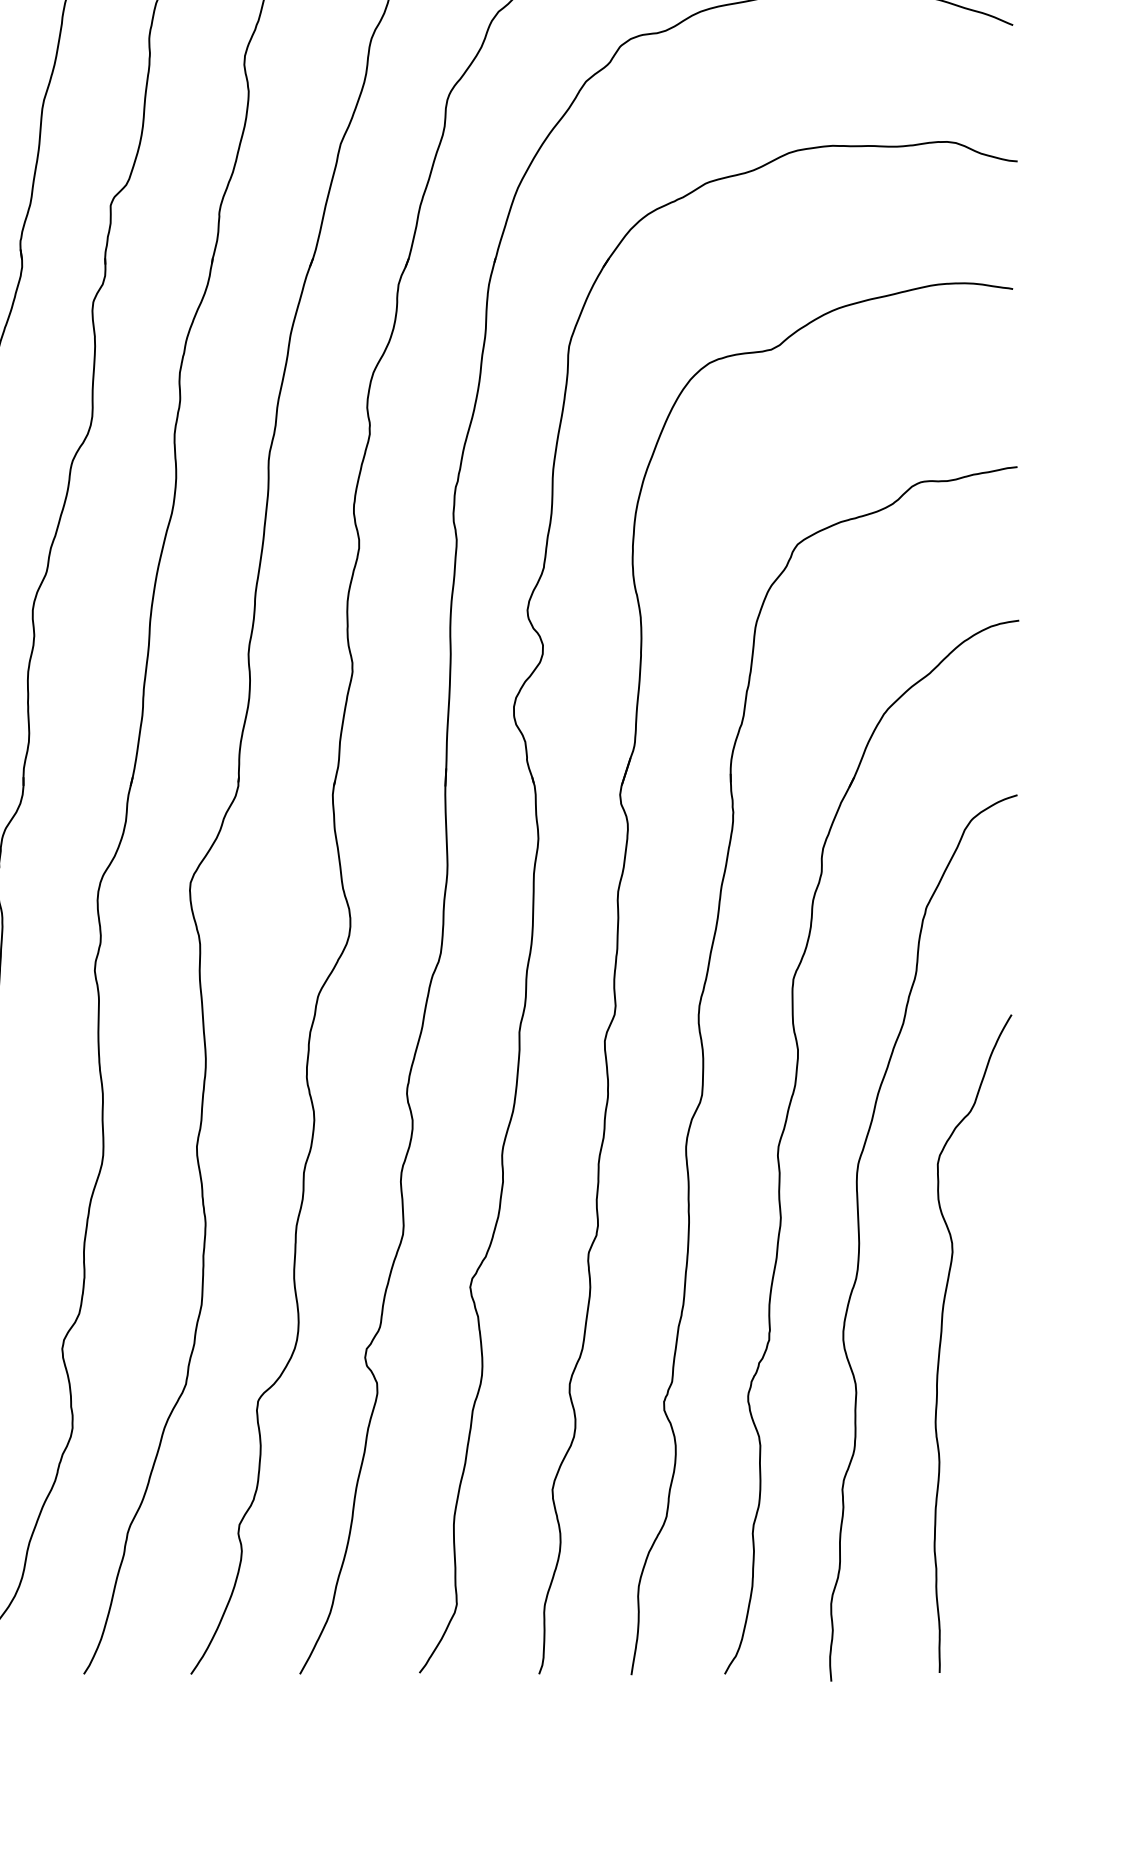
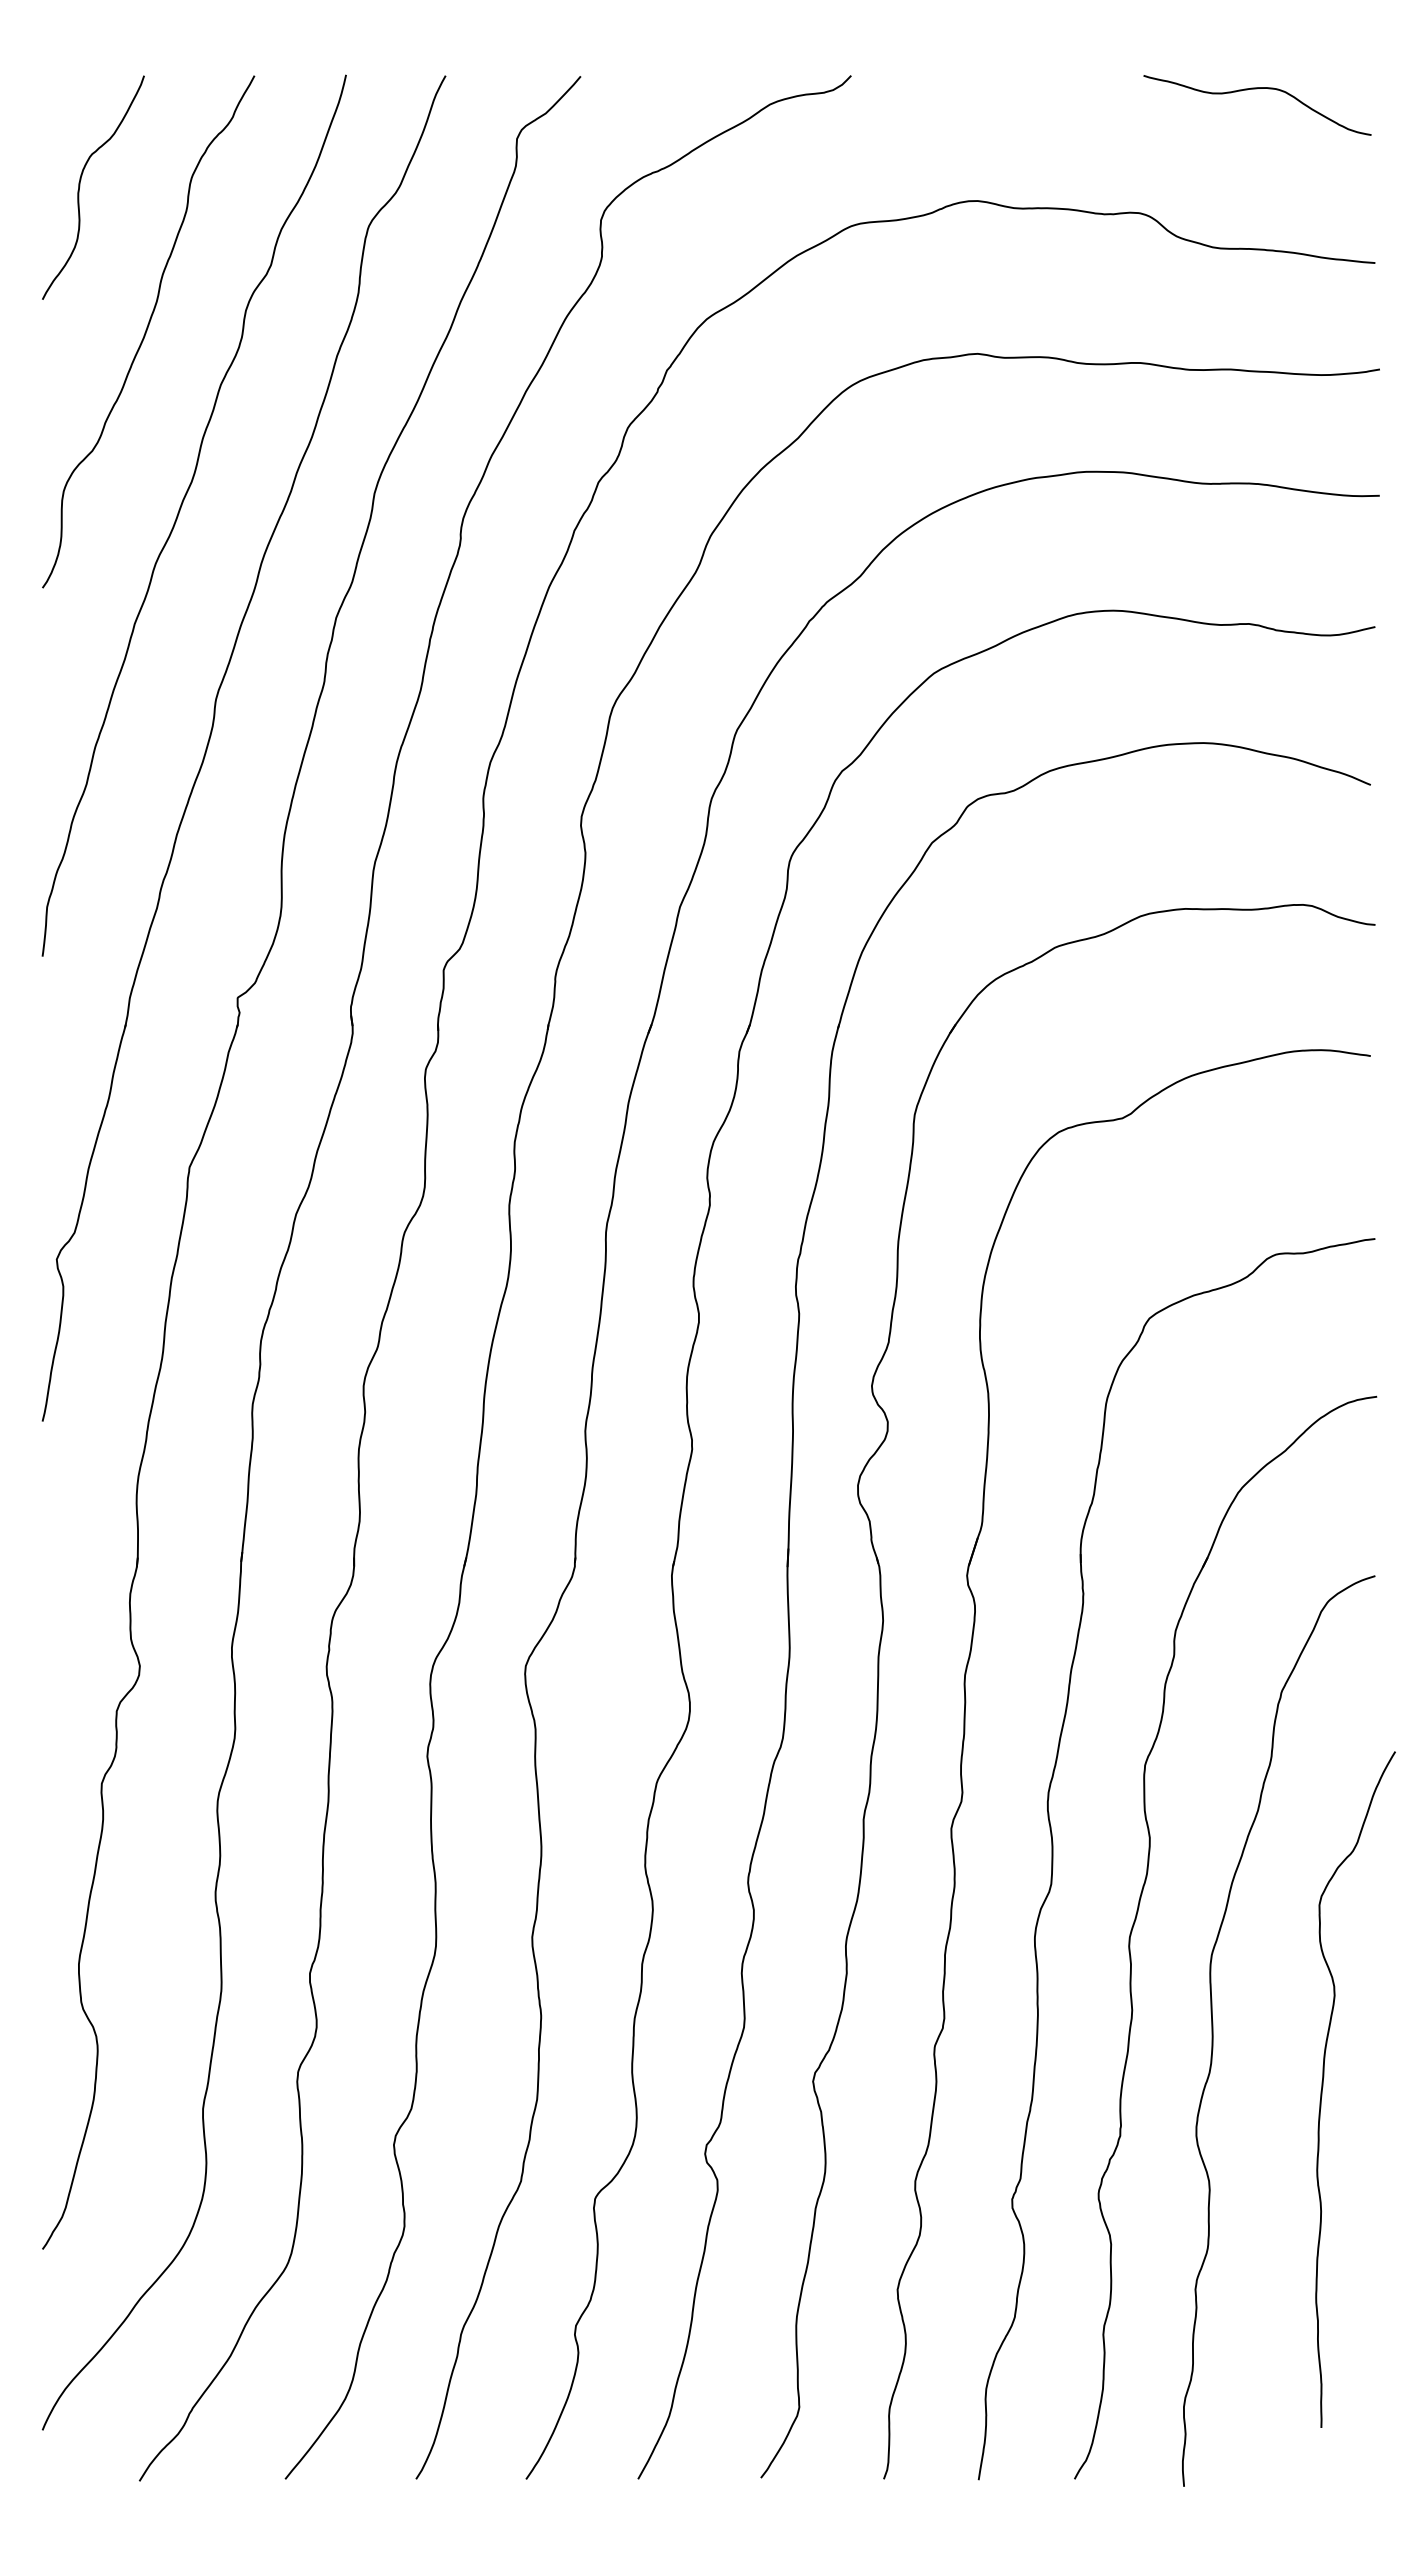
curve: (941, 1341) -> (1323, 2087), moved

